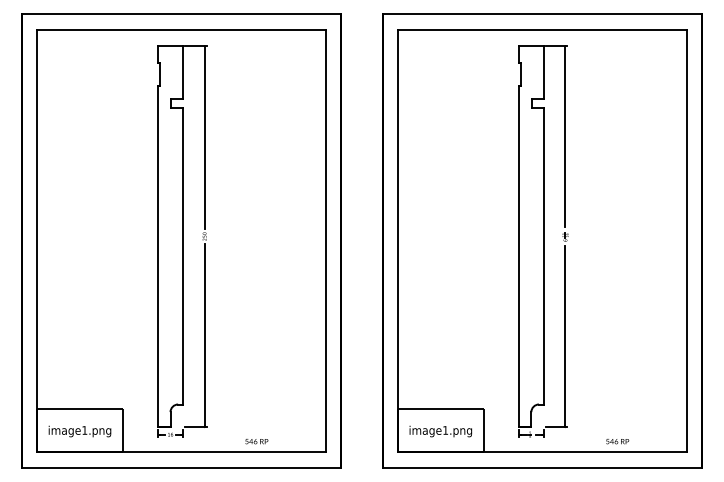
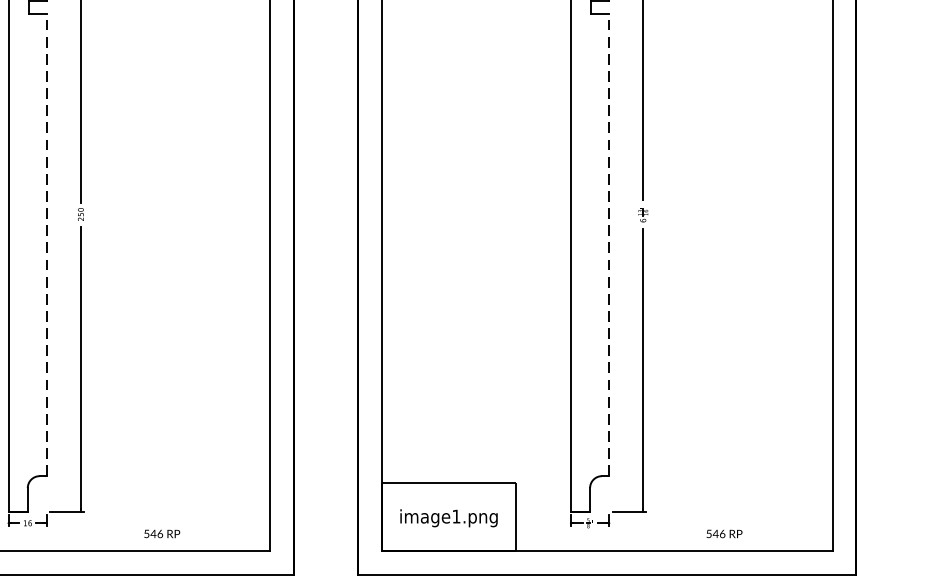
line: (182, 255) -> (46, 243), solid -> dashed
line: (543, 255) -> (608, 243), solid -> dashed

